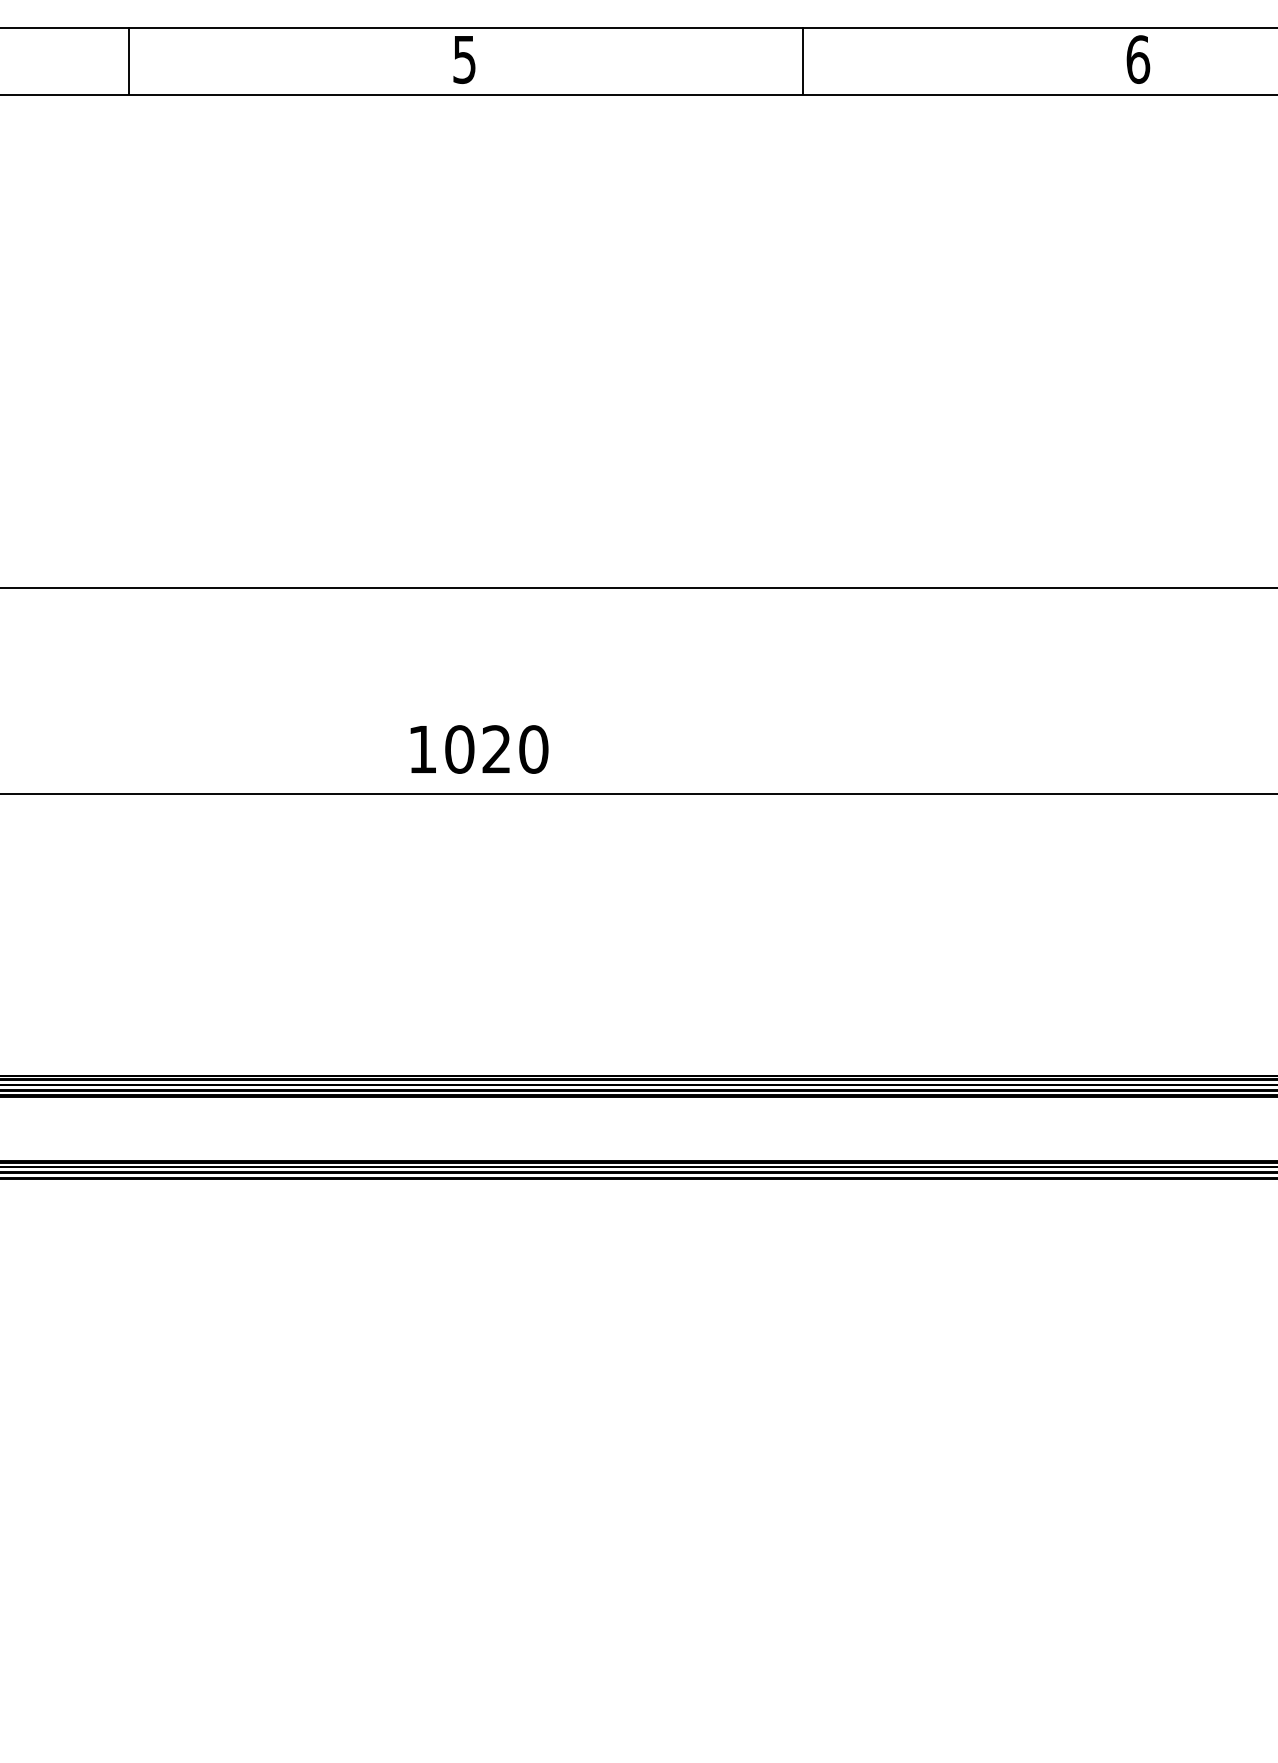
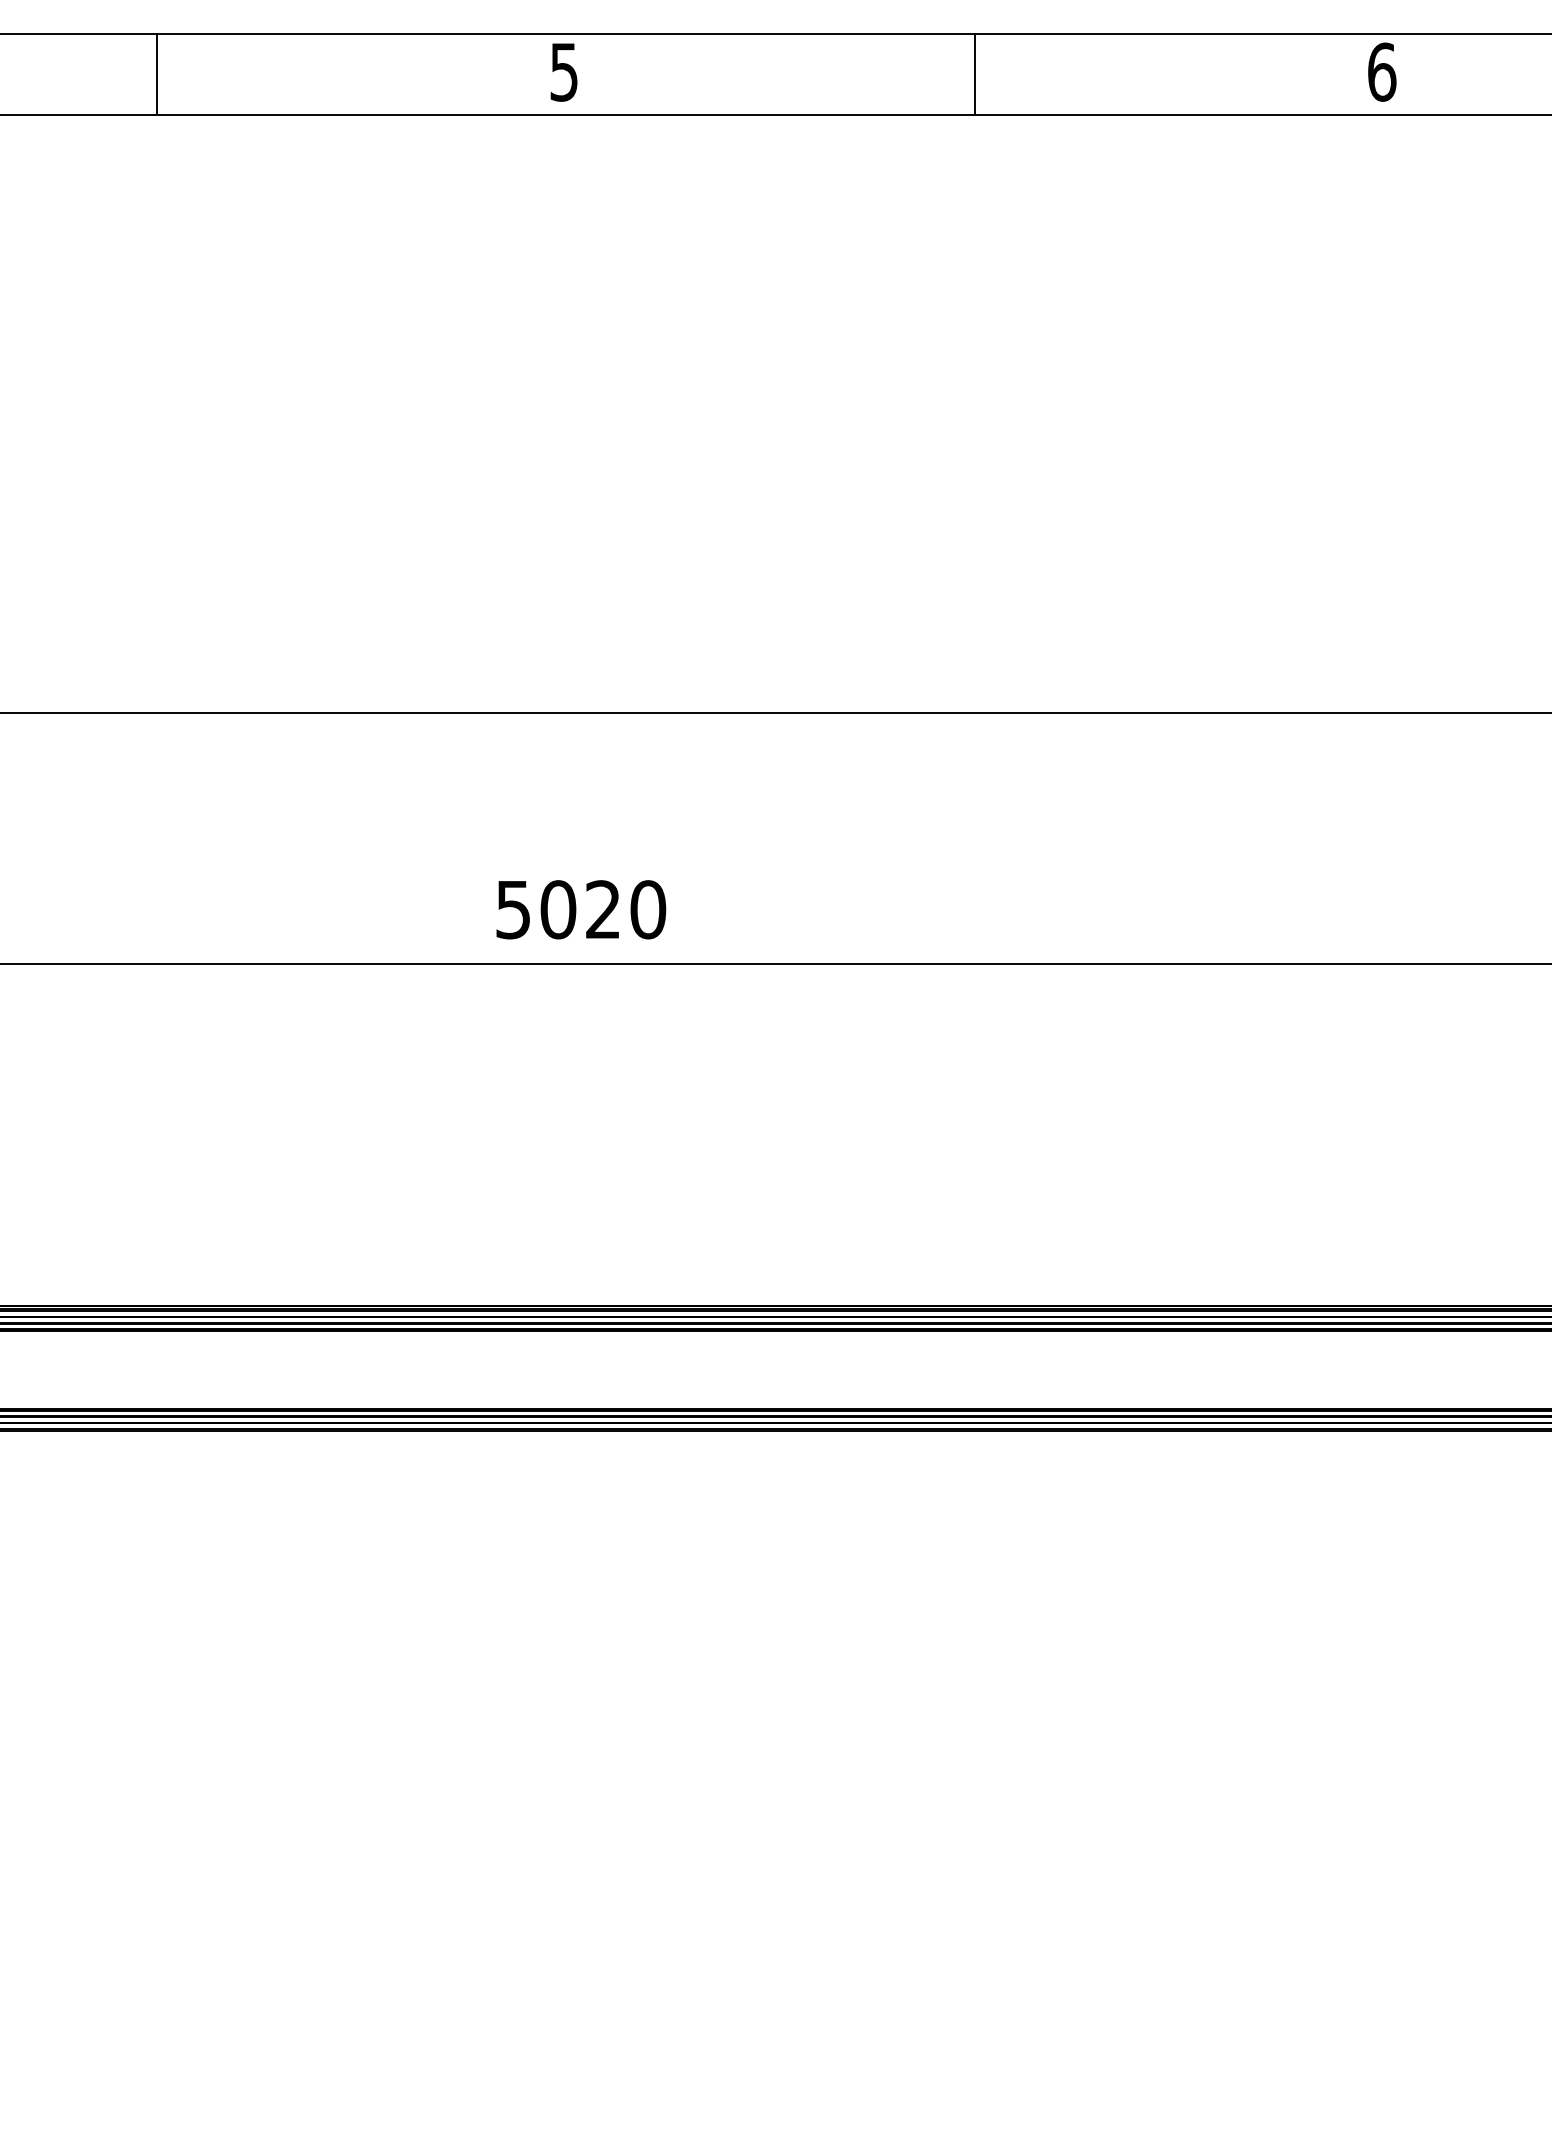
text: (421, 750) -> (512, 910), 1020 -> 5020

